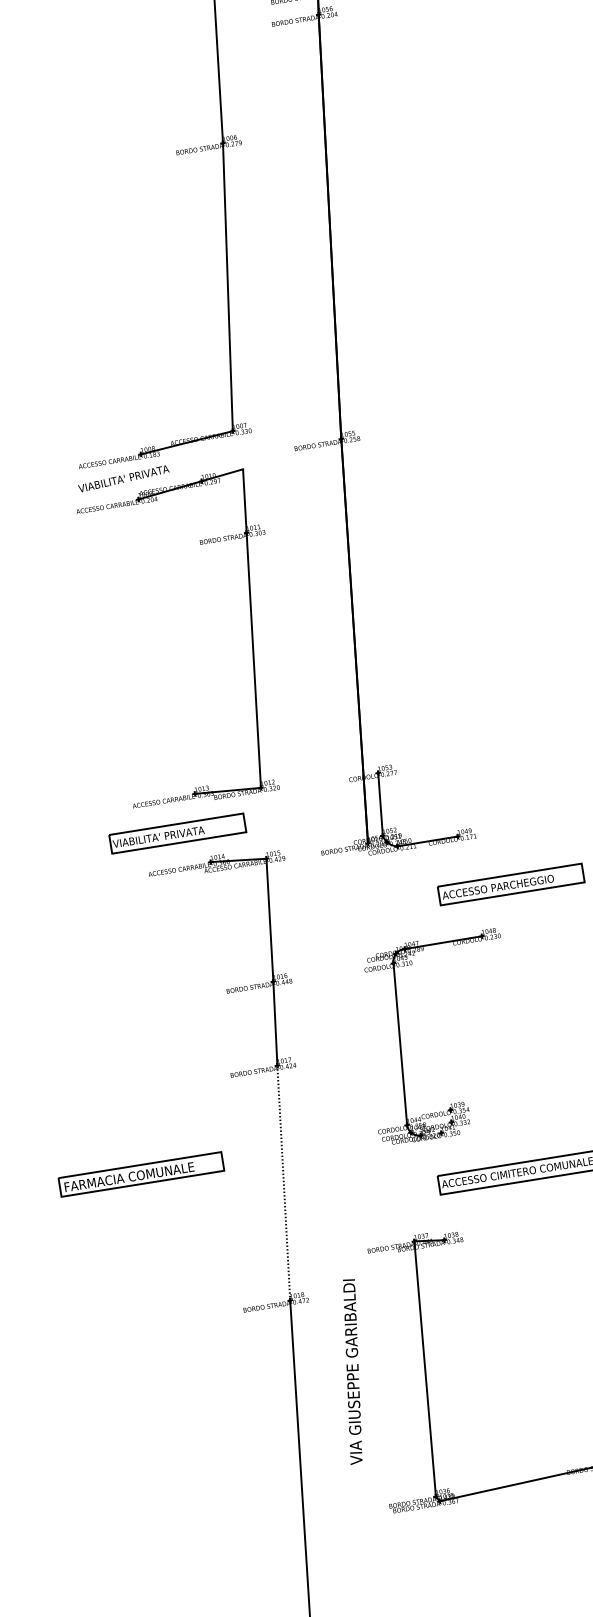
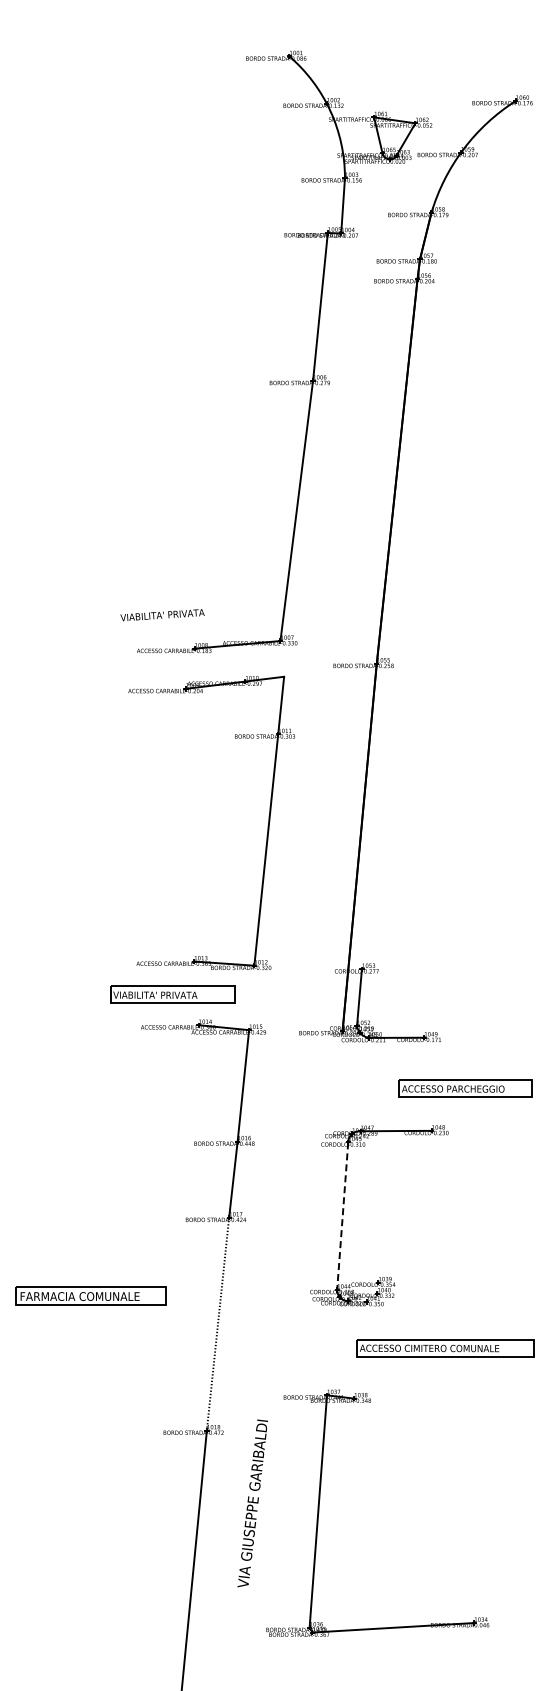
text: (123, 479) -> (162, 615), moved
line: (400, 1044) -> (342, 1216), solid -> dashed

